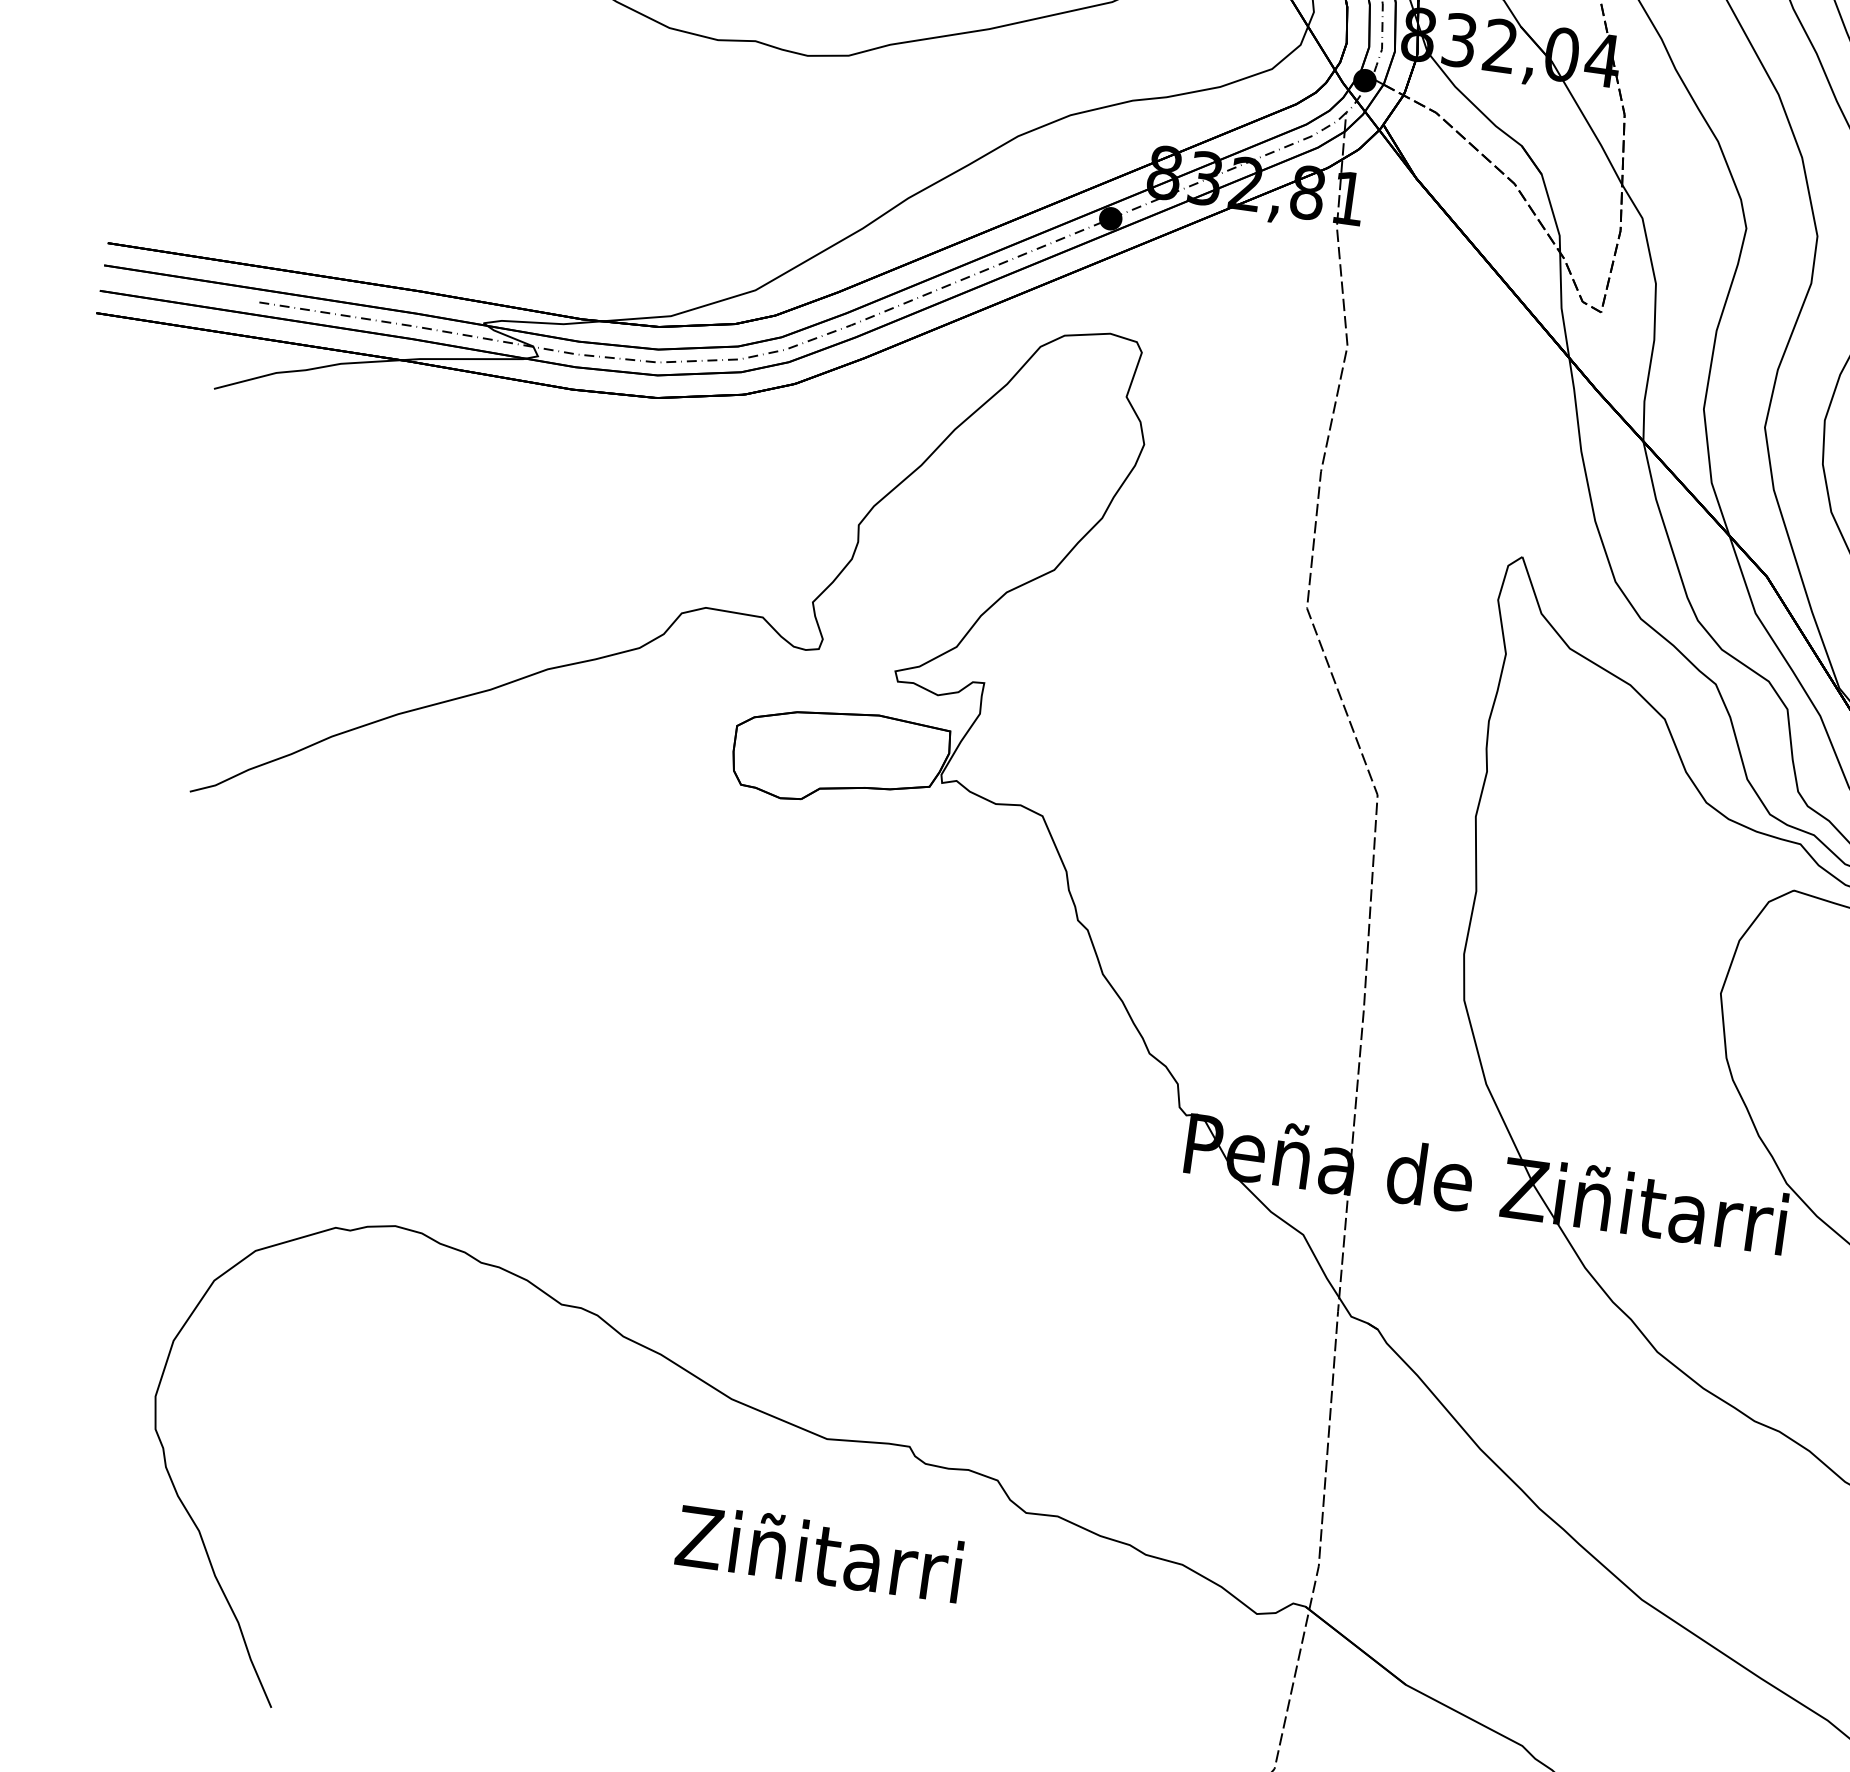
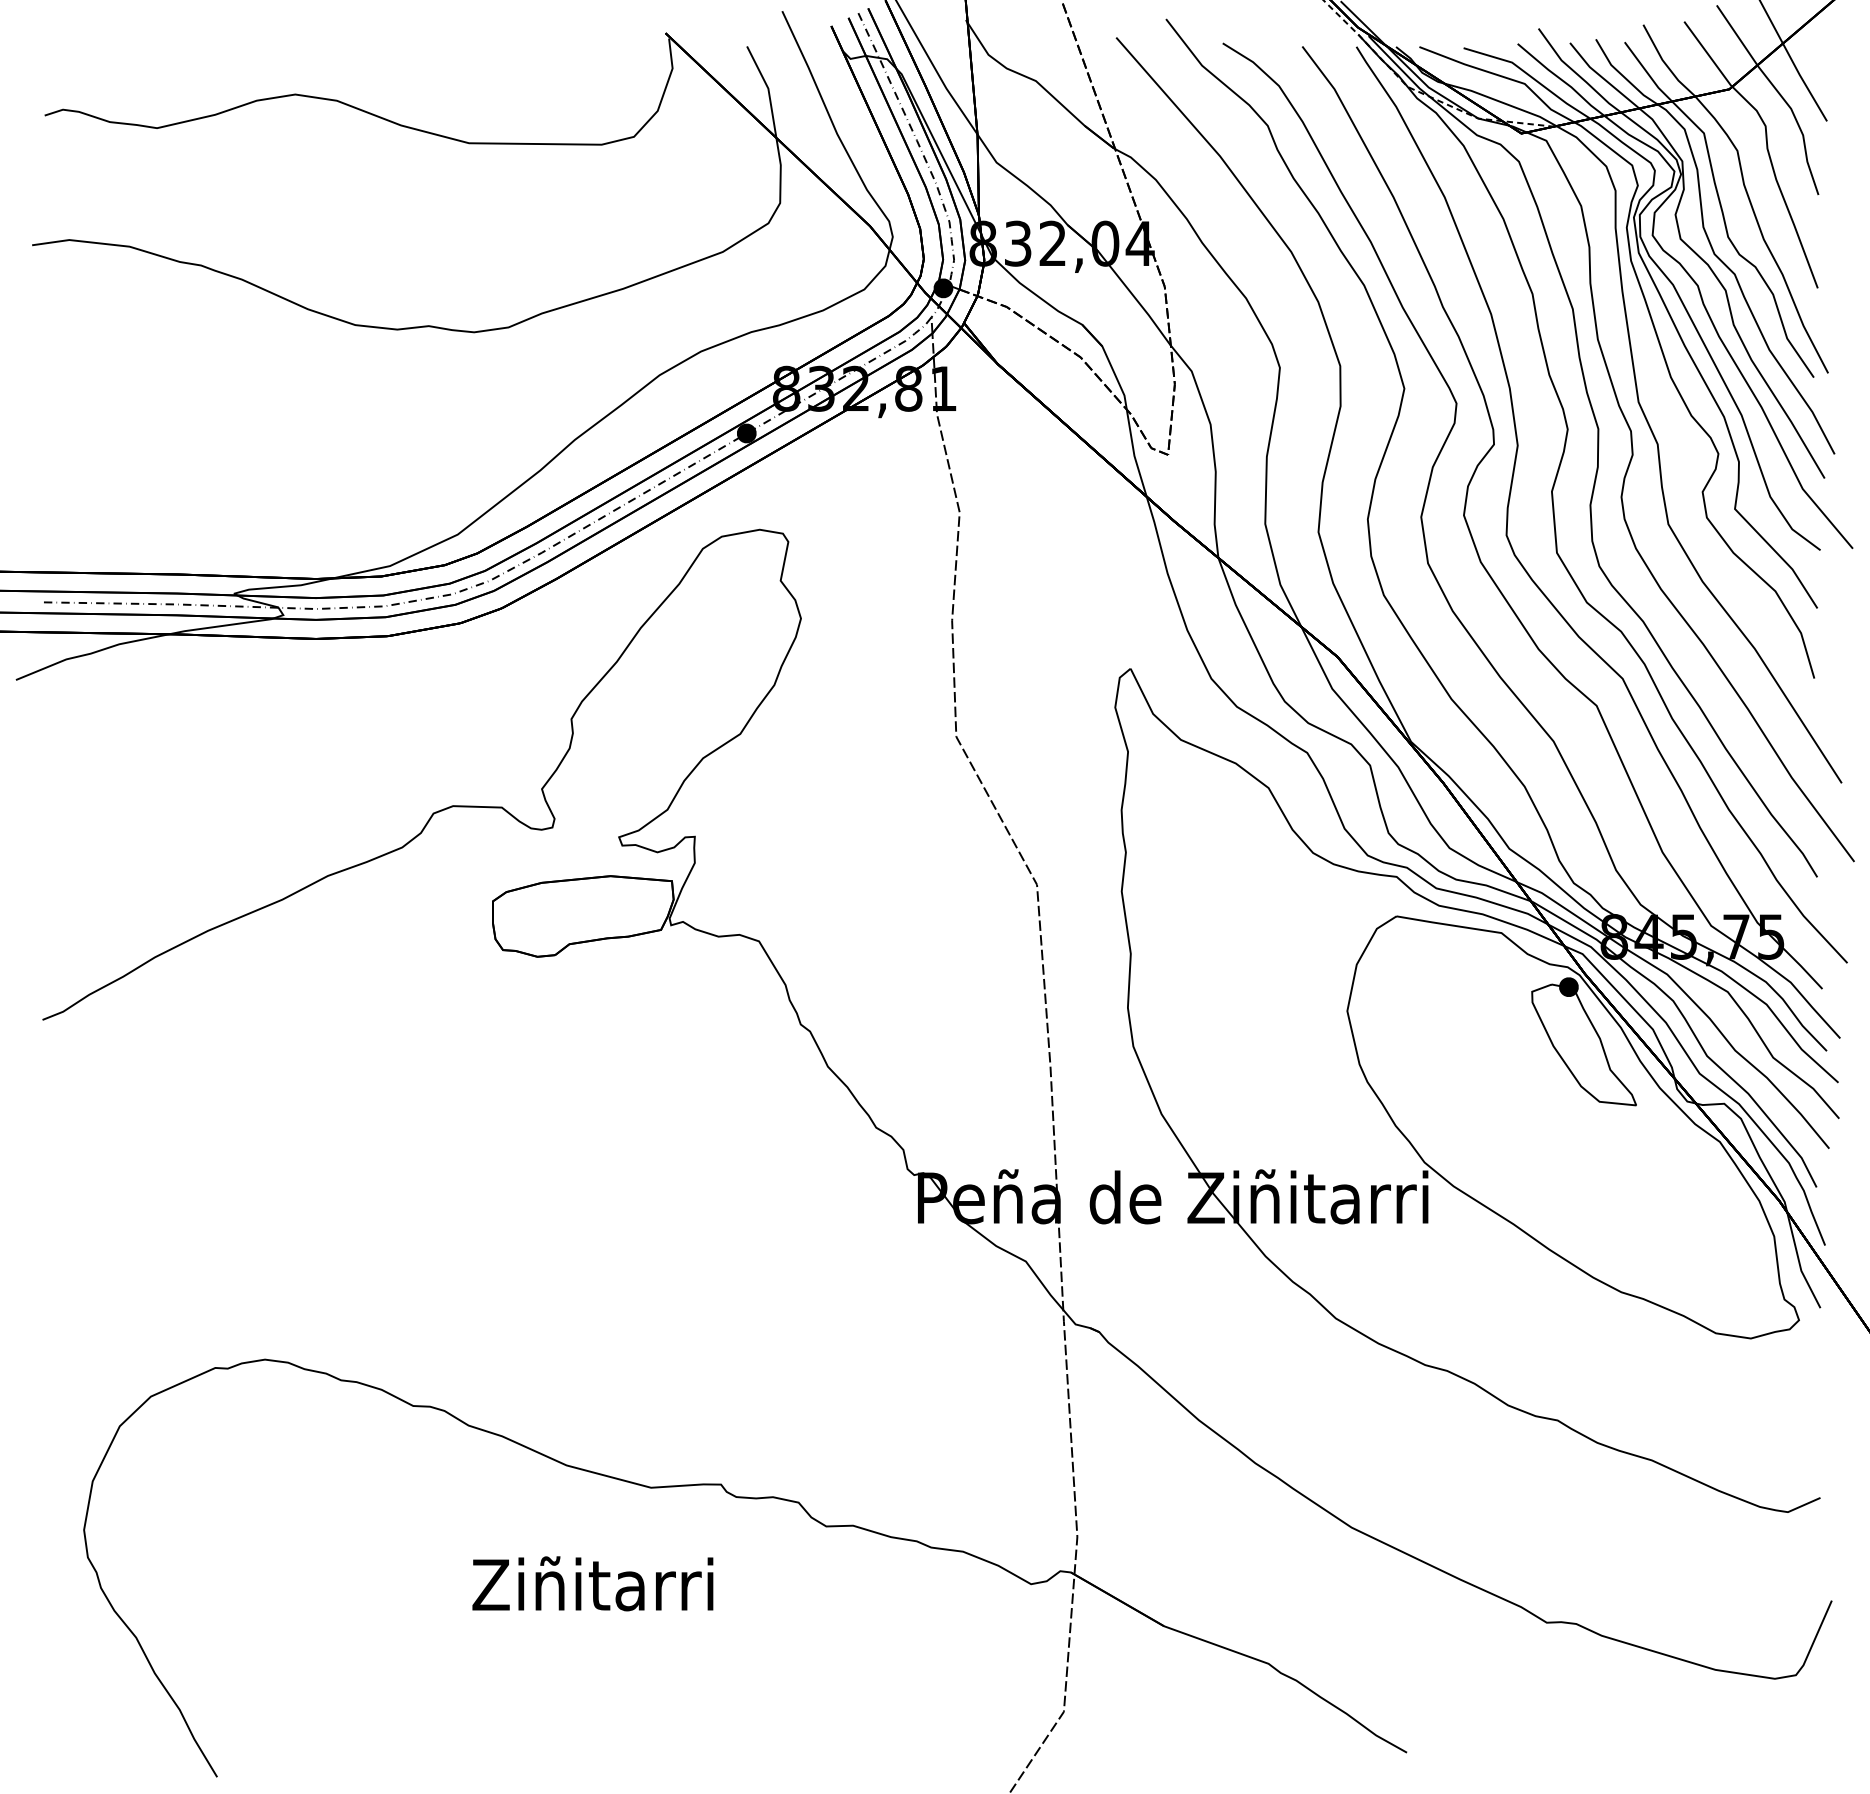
text: (819, 1552) -> (592, 1583), moved

